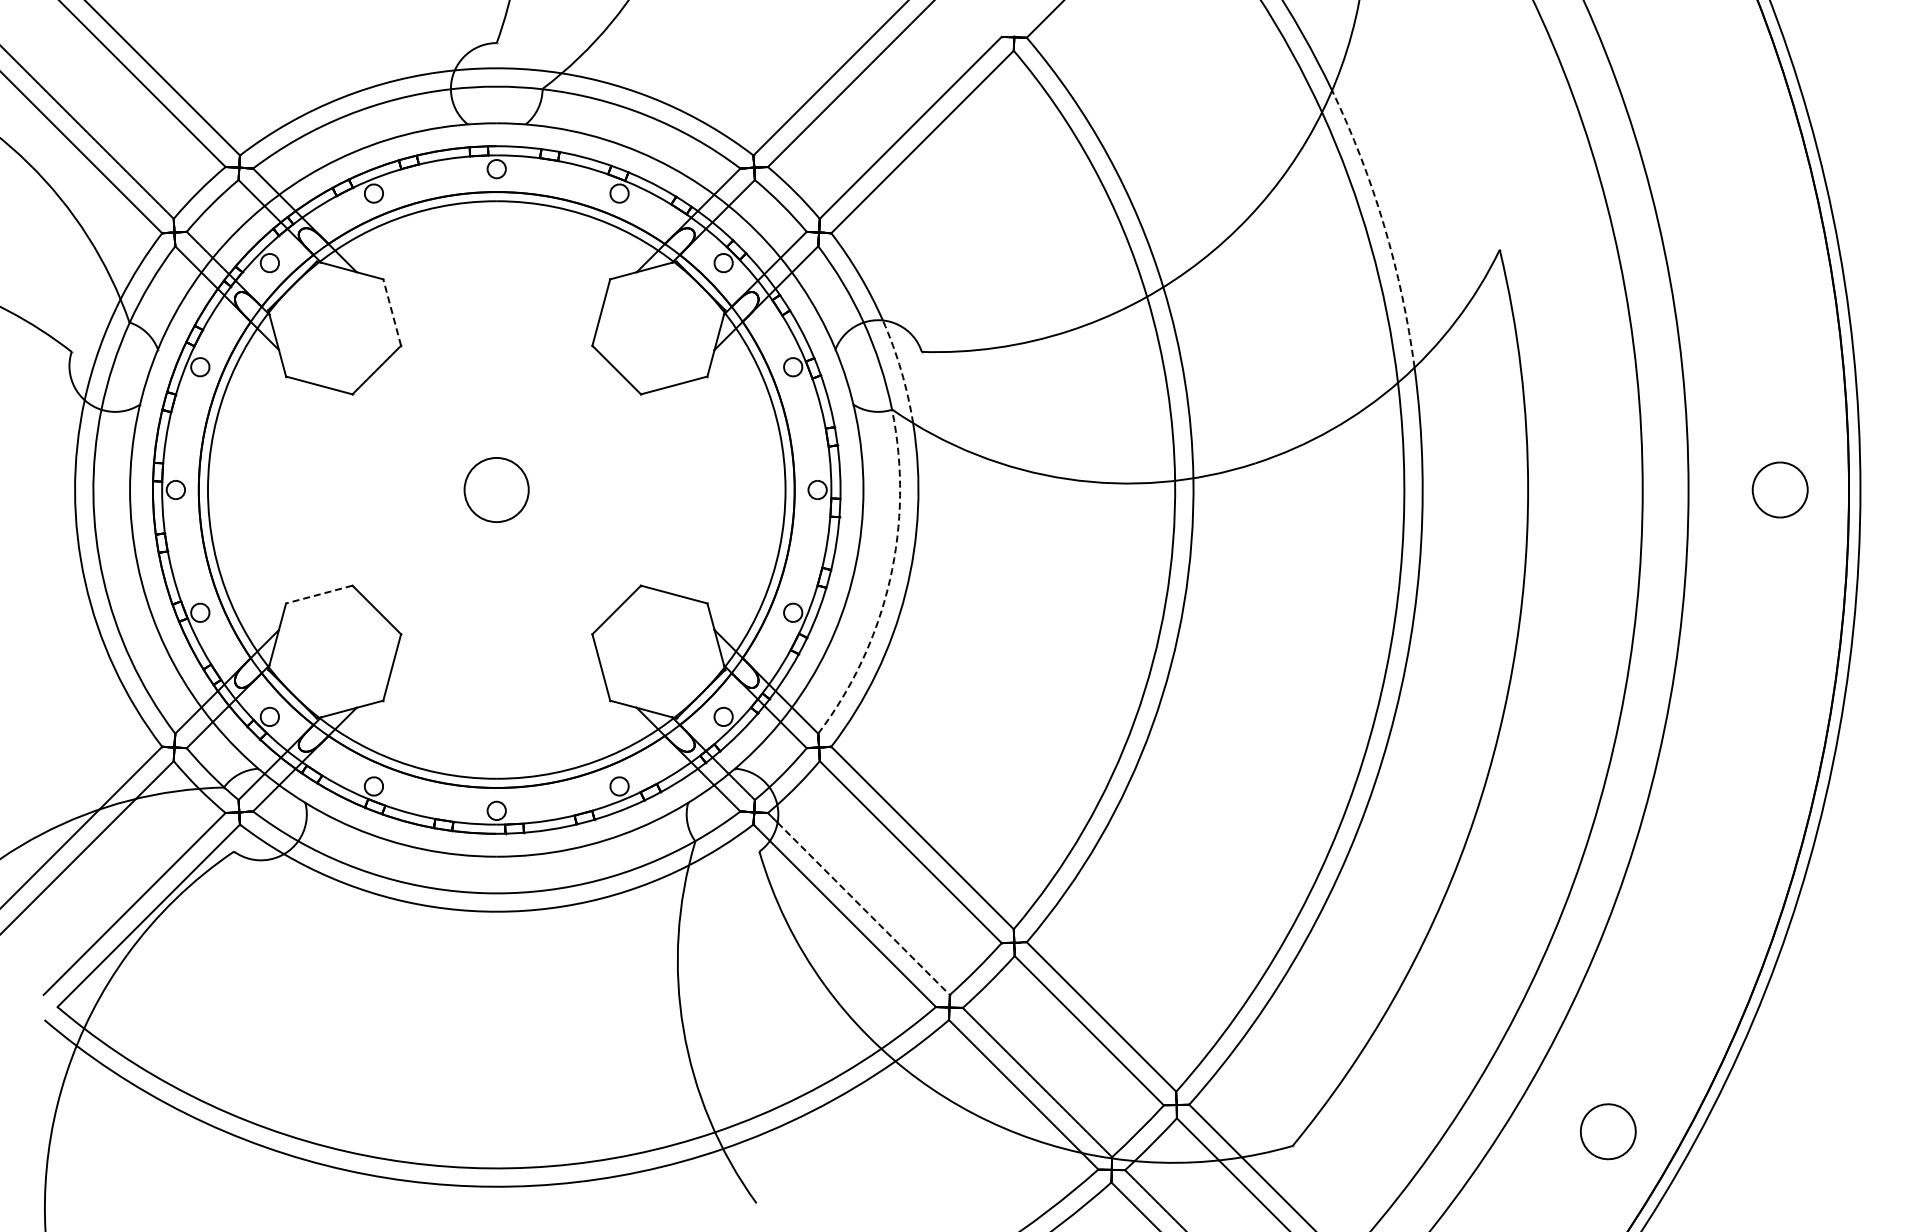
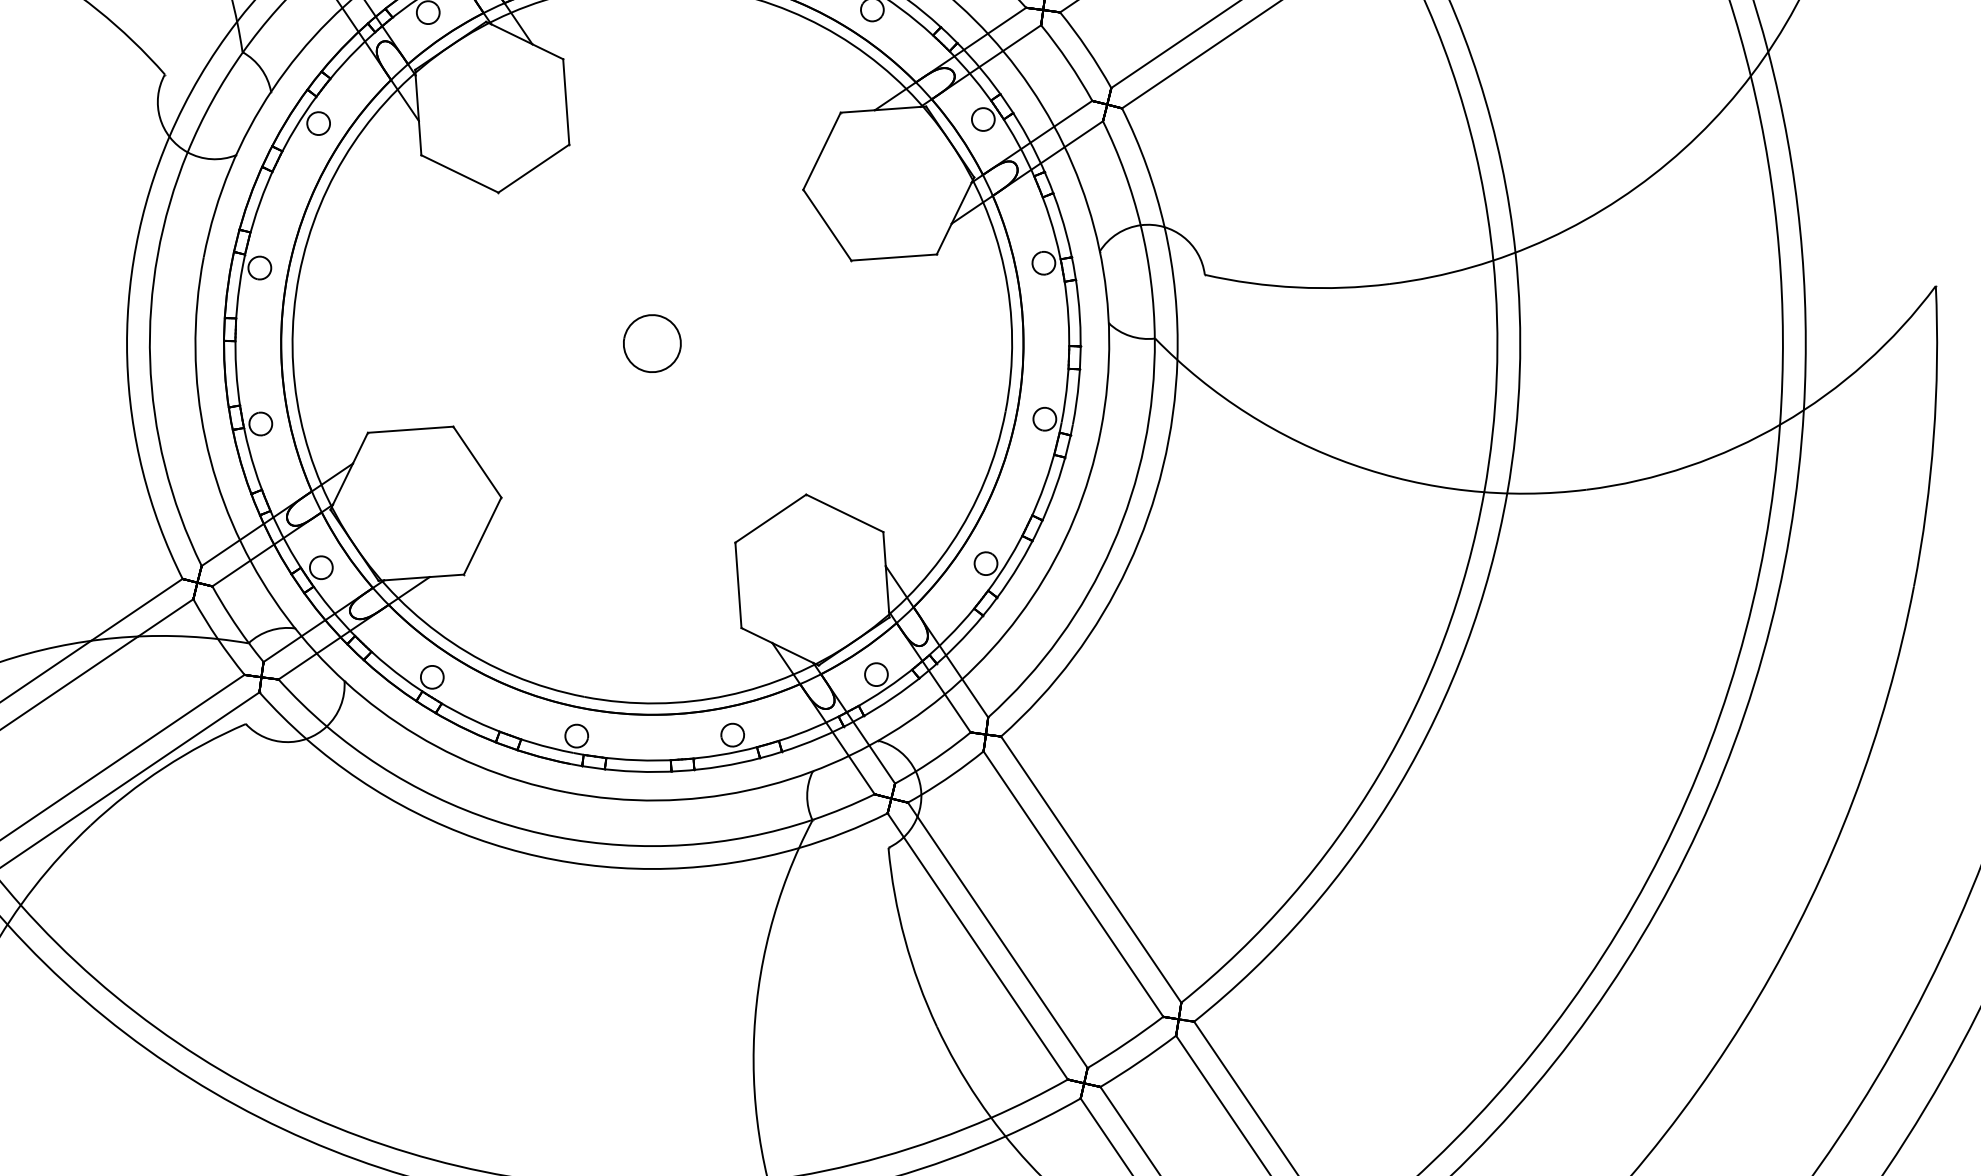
arc: (1384, 225) -> (1800, 229), dashed -> solid
line: (392, 312) -> (566, 101), dashed -> solid
arc: (901, 370) -> (1175, 292), dashed -> solid
part: (496, 489) -> (652, 342), size x0.71
arc: (890, 579) -> (1112, 545), dashed -> solid
line: (318, 594) -> (409, 429), dashed -> solid
line: (863, 908) -> (1002, 941), dashed -> solid

